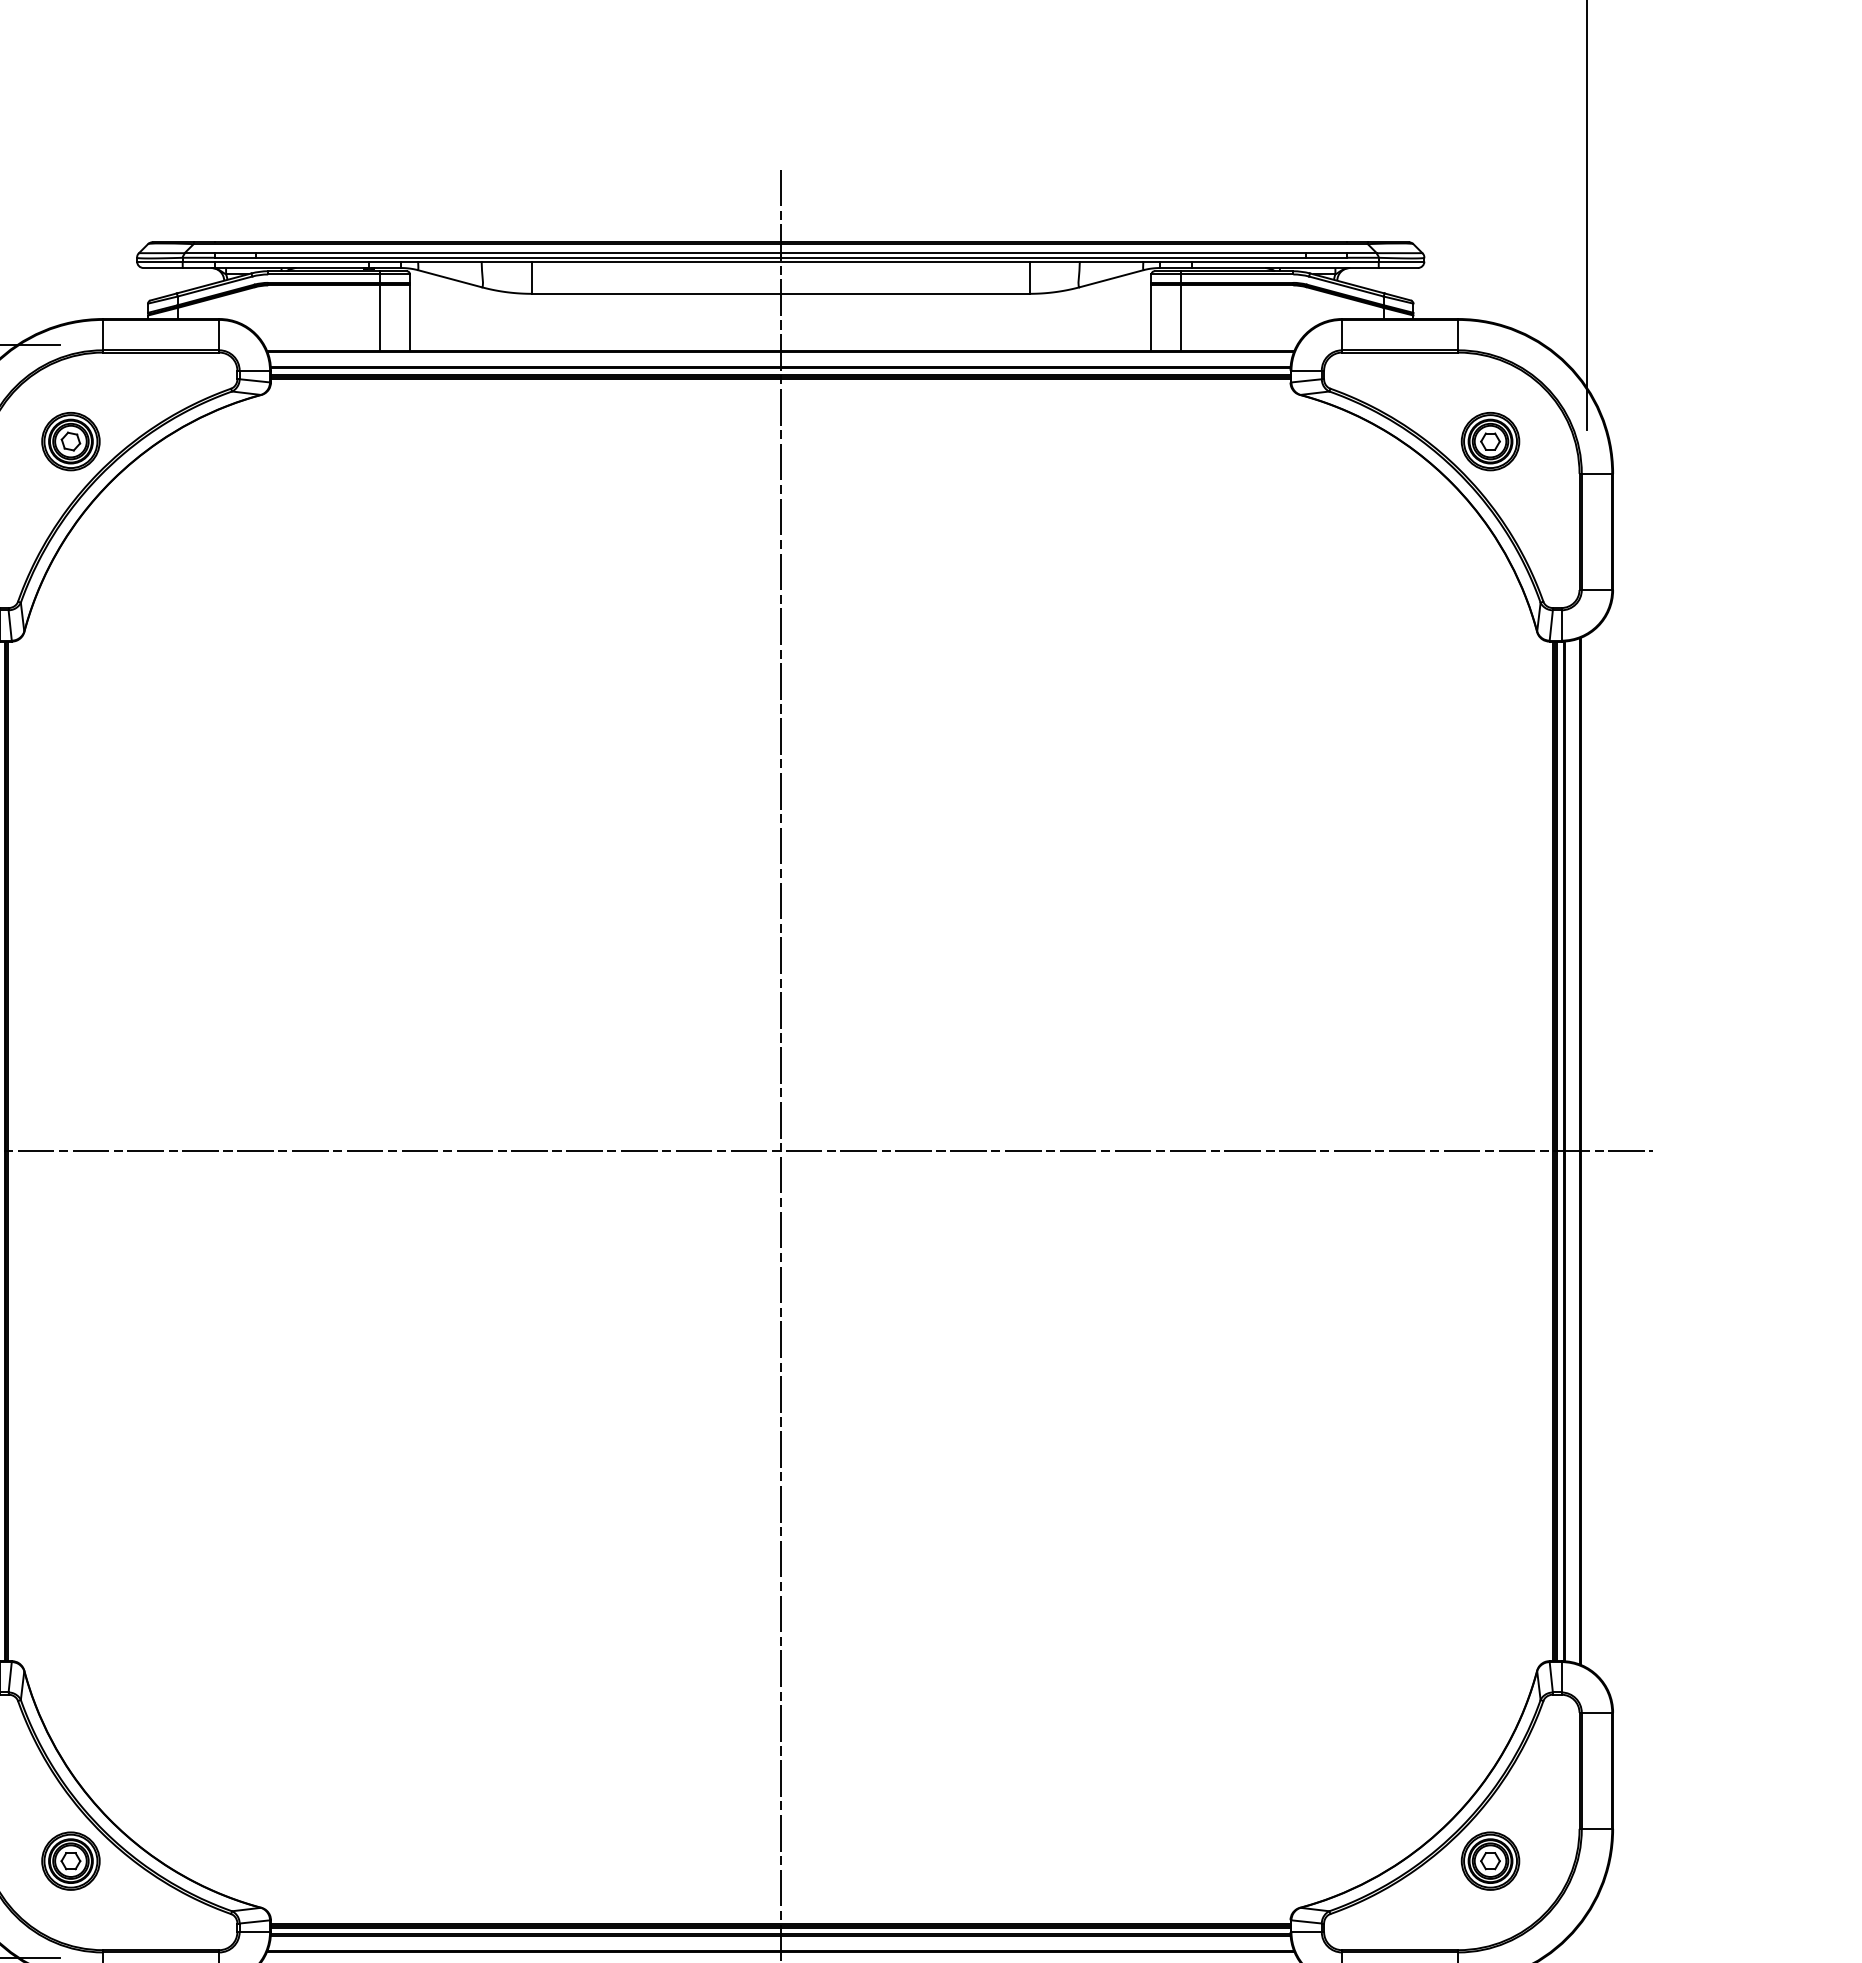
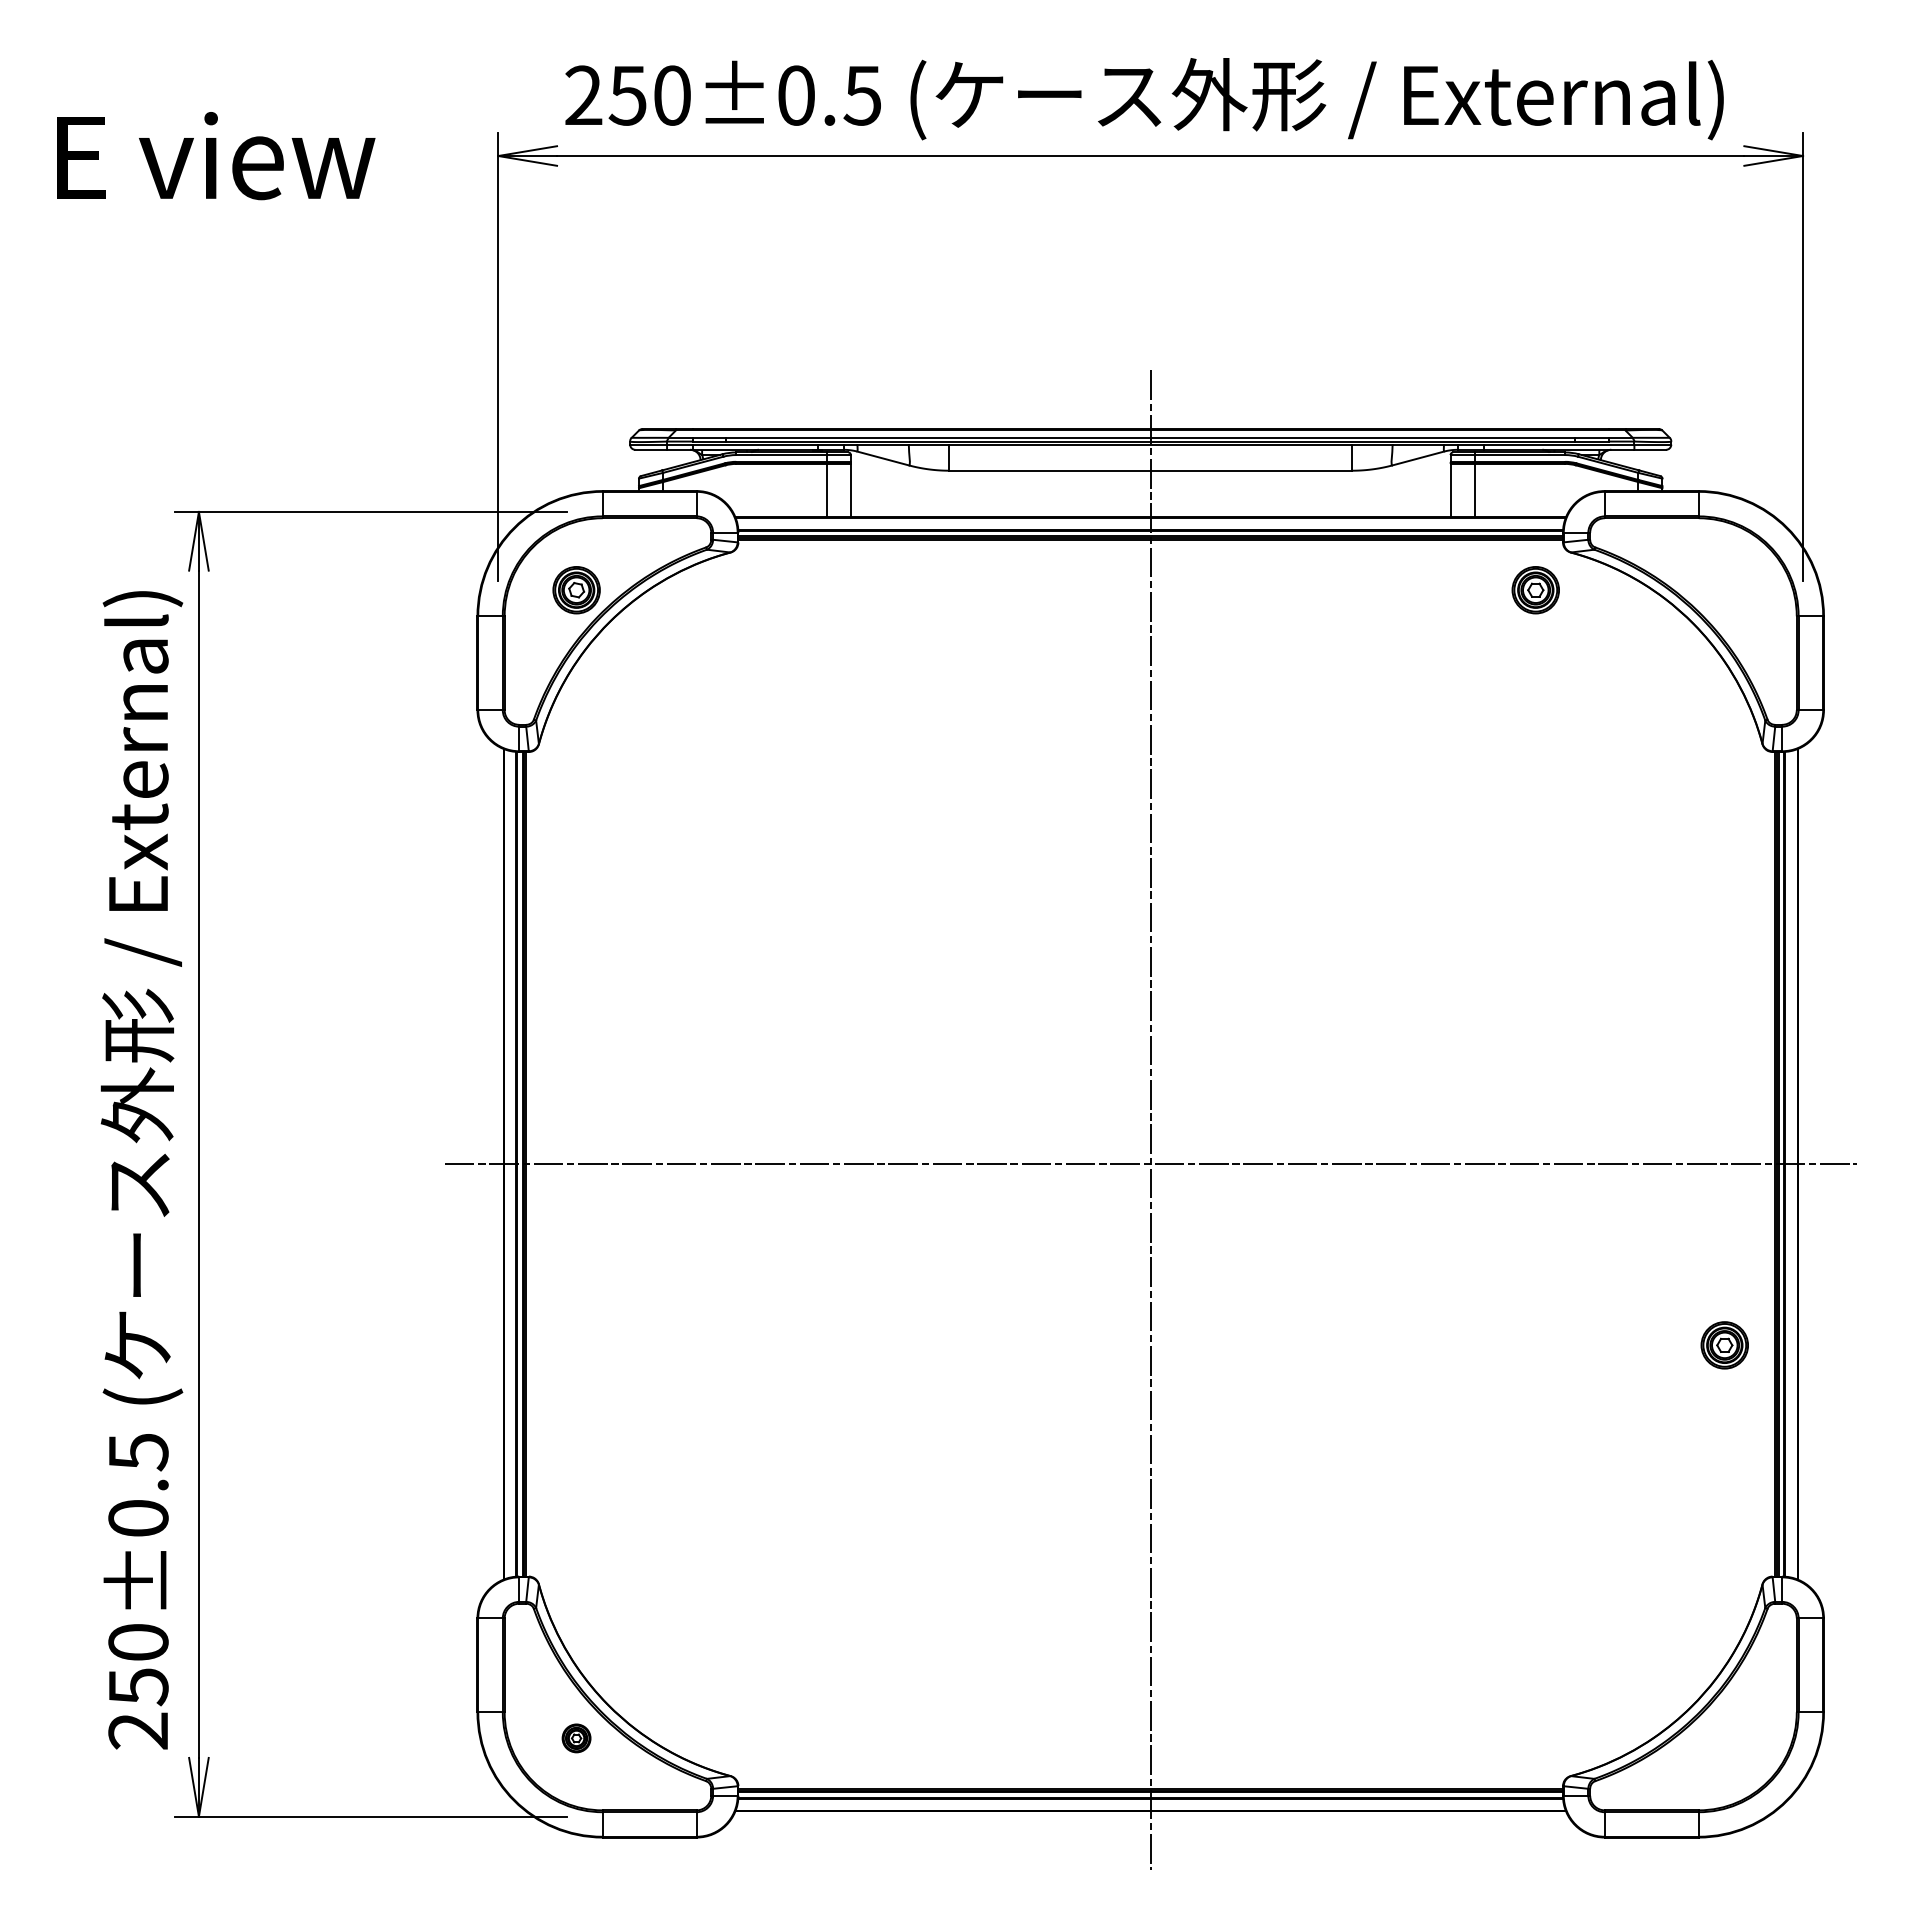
part: (1490, 441) -> (1535, 590), moved
part: (70, 1861) -> (576, 1738), size x0.6
part: (1490, 1861) -> (1724, 1345), moved

